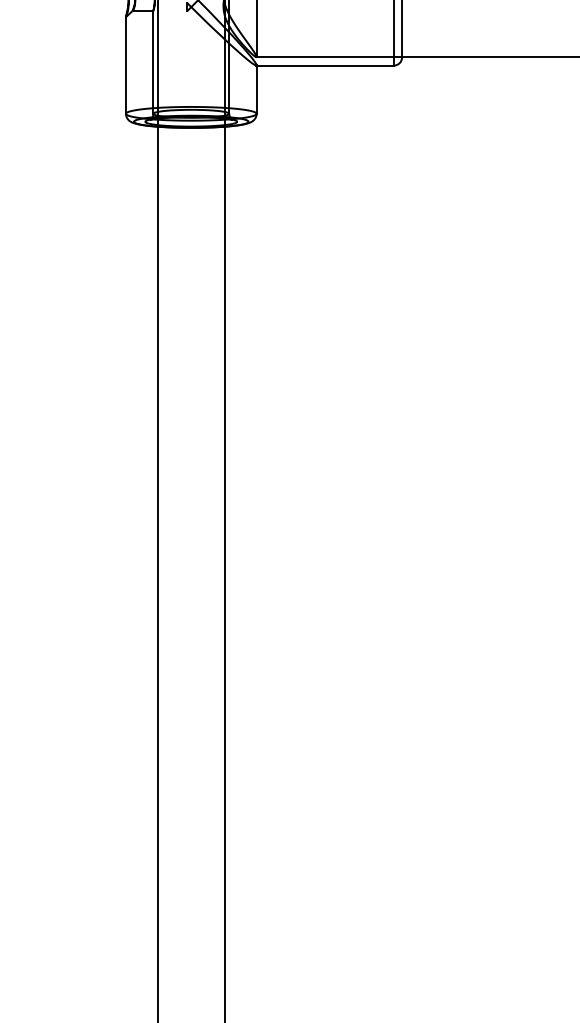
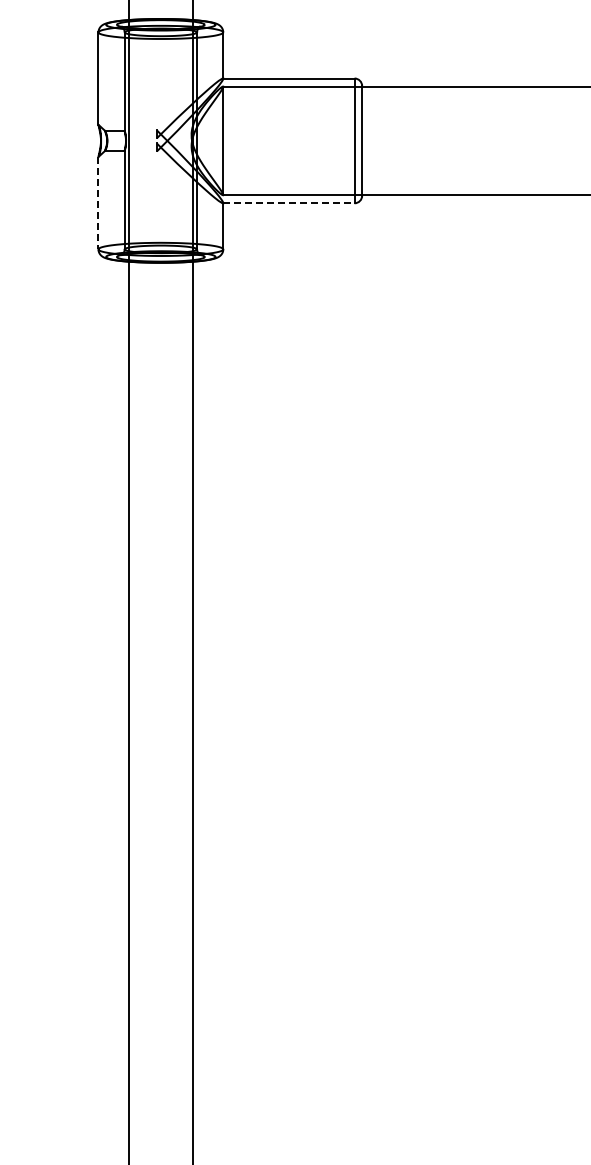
line: (125, 65) -> (98, 203), solid -> dashed
line: (324, 65) -> (288, 203), solid -> dashed

